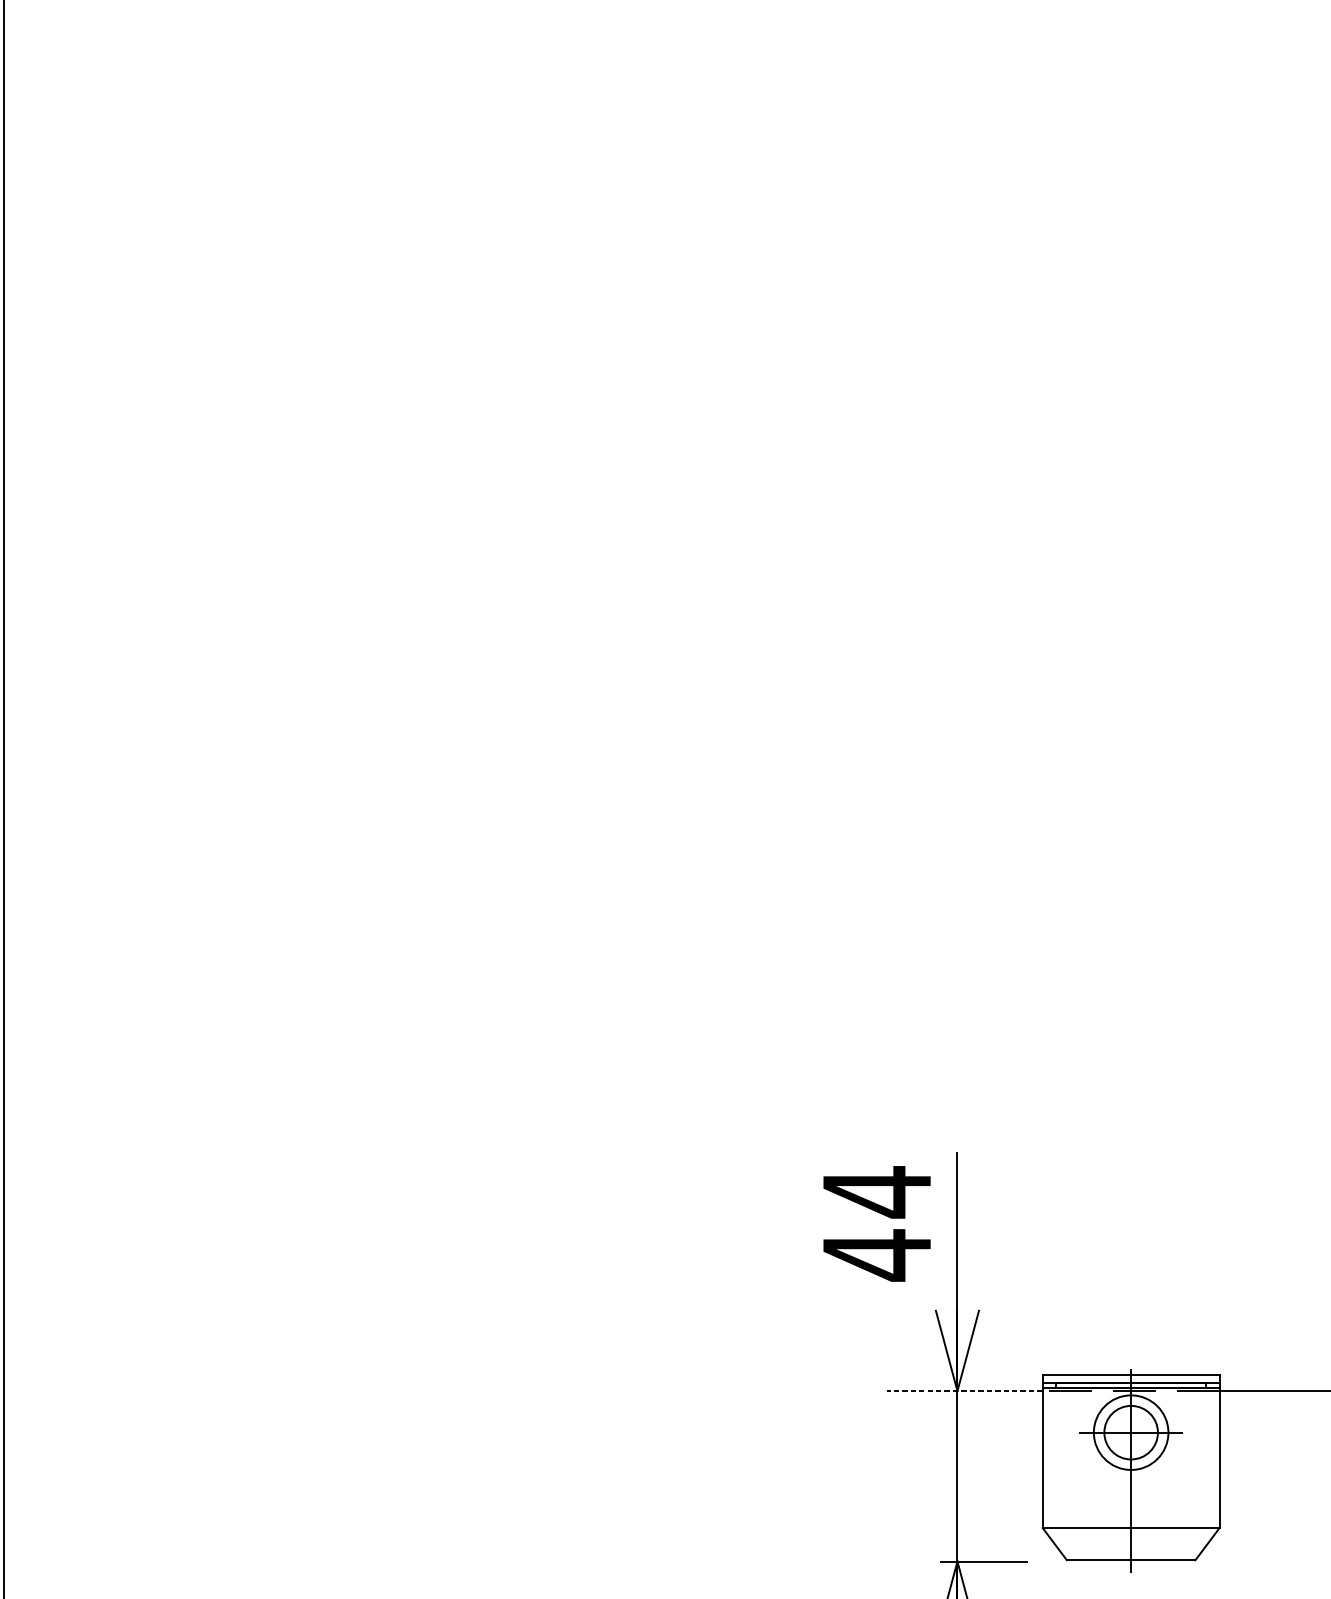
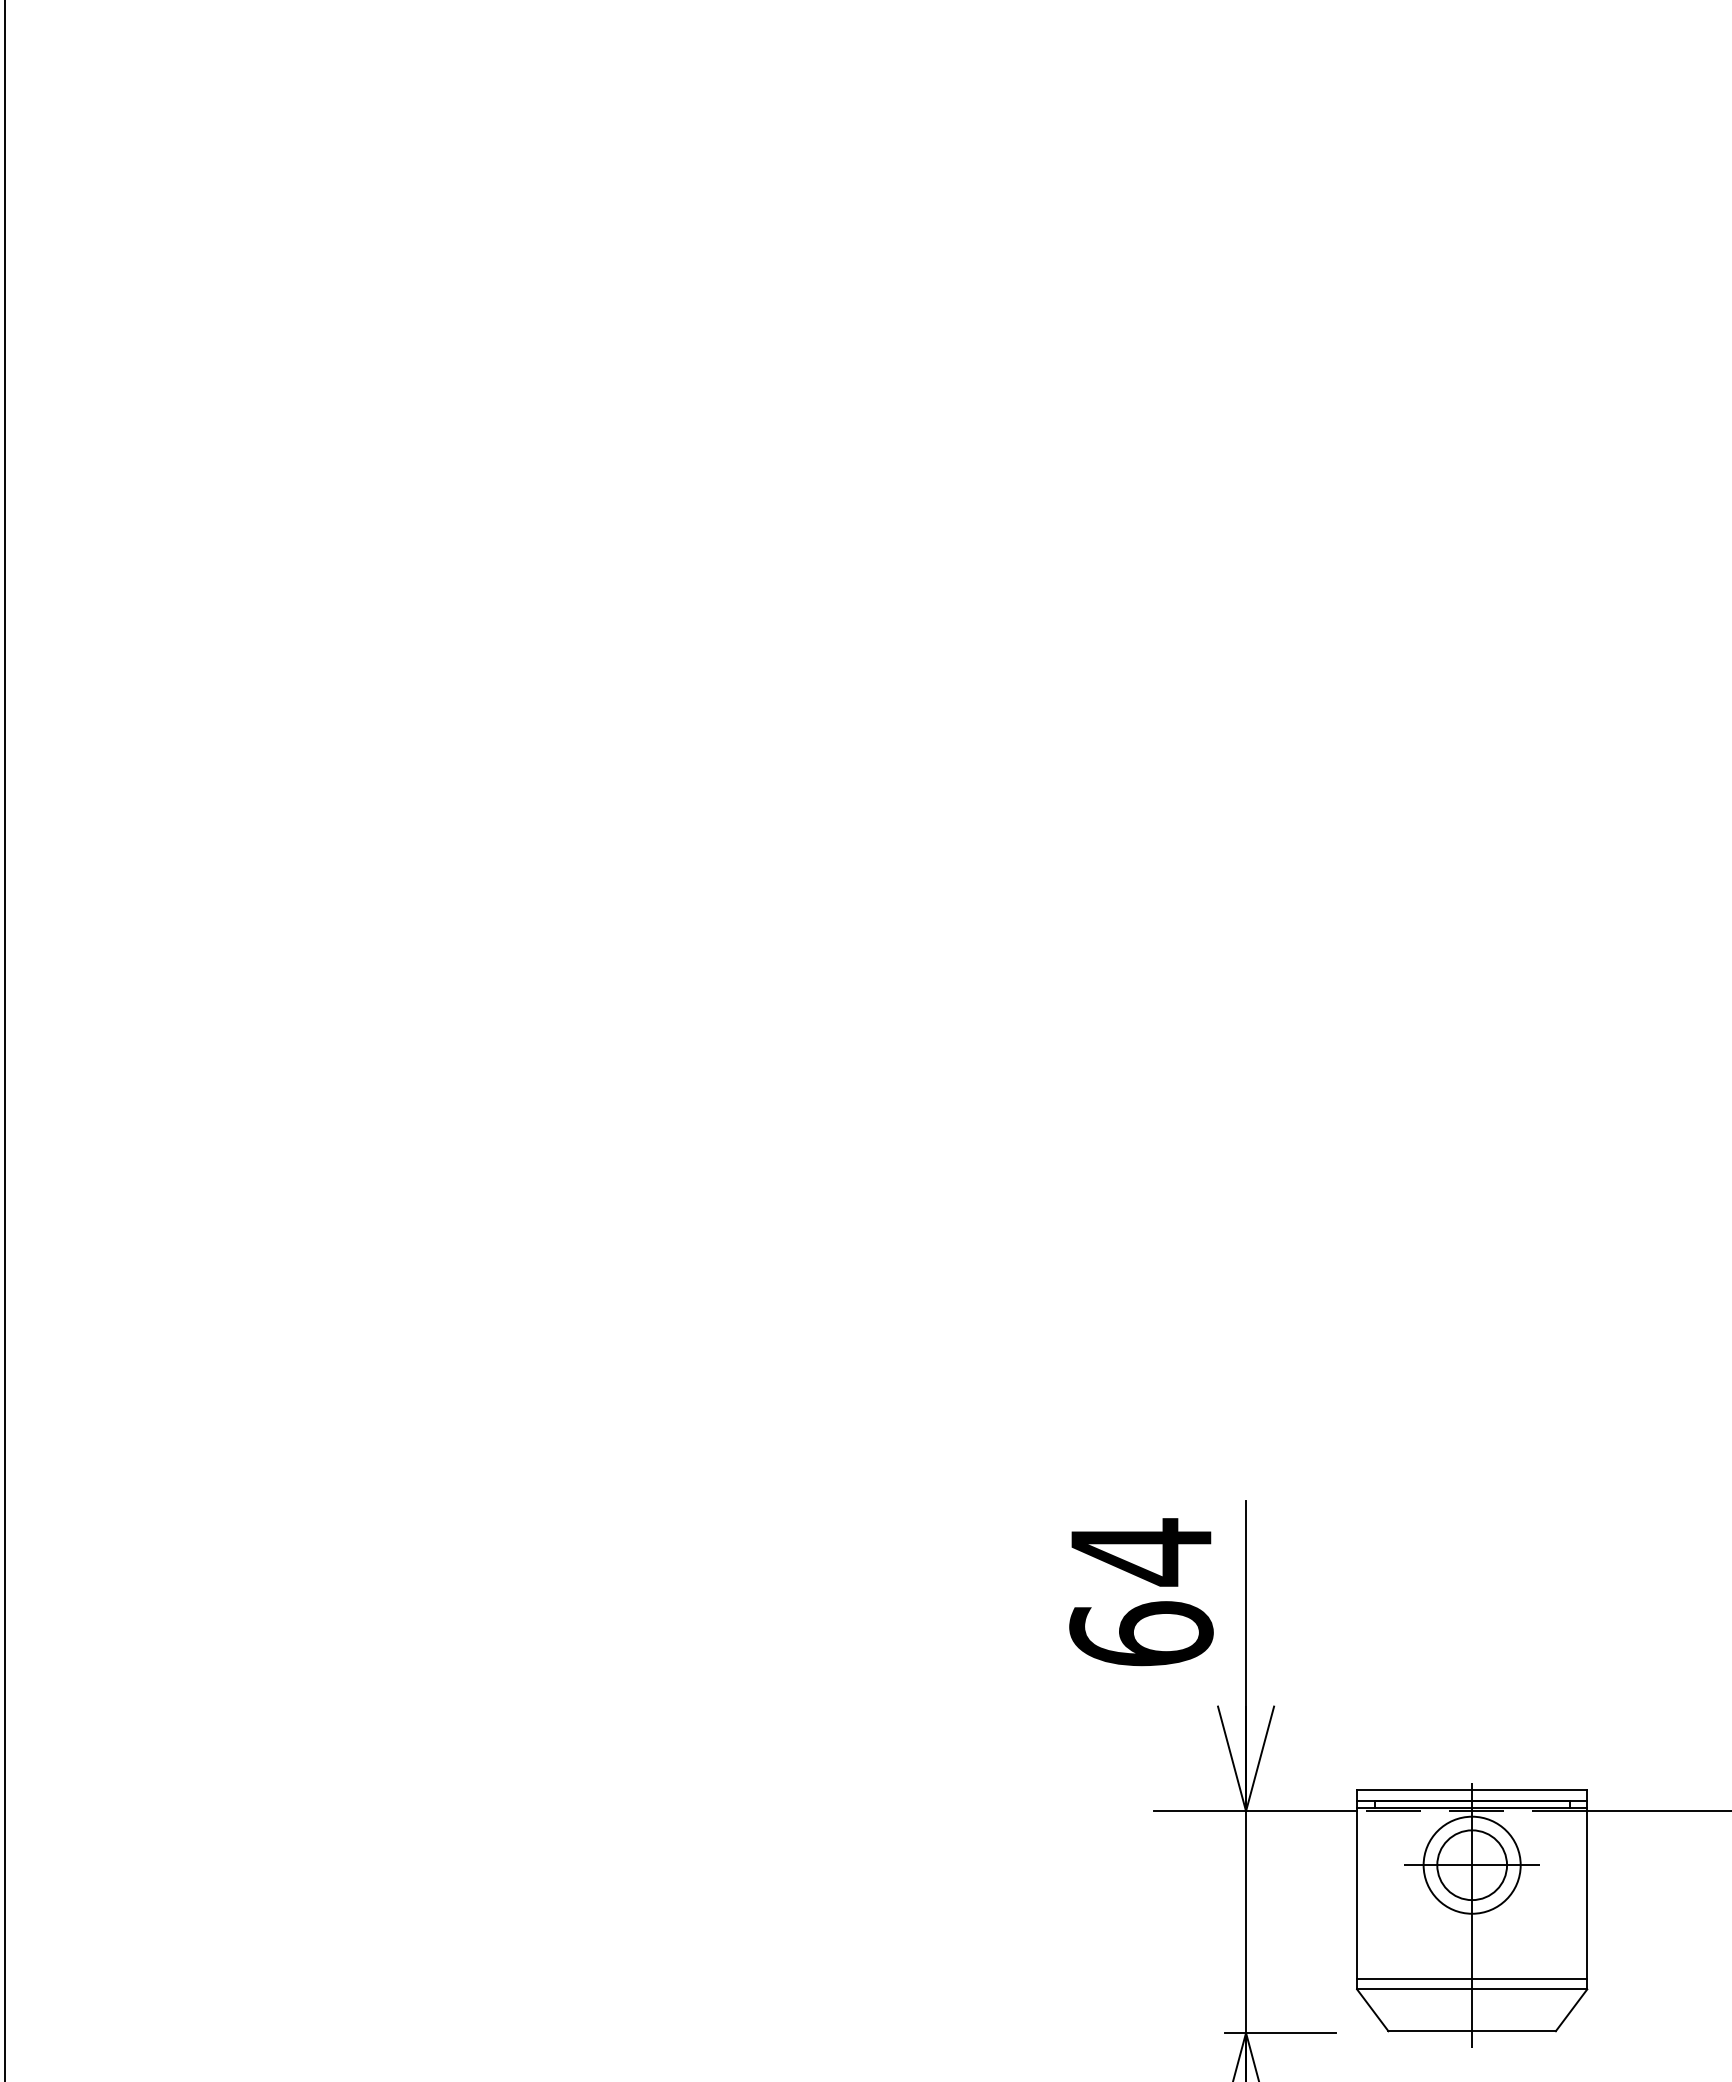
text: (877, 1255) -> (1141, 1634), 44 -> 64
line: (964, 1391) -> (1255, 1811), dashed -> solid
line: (1131, 1519) -> (1472, 1978), added

